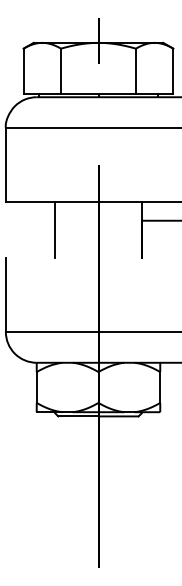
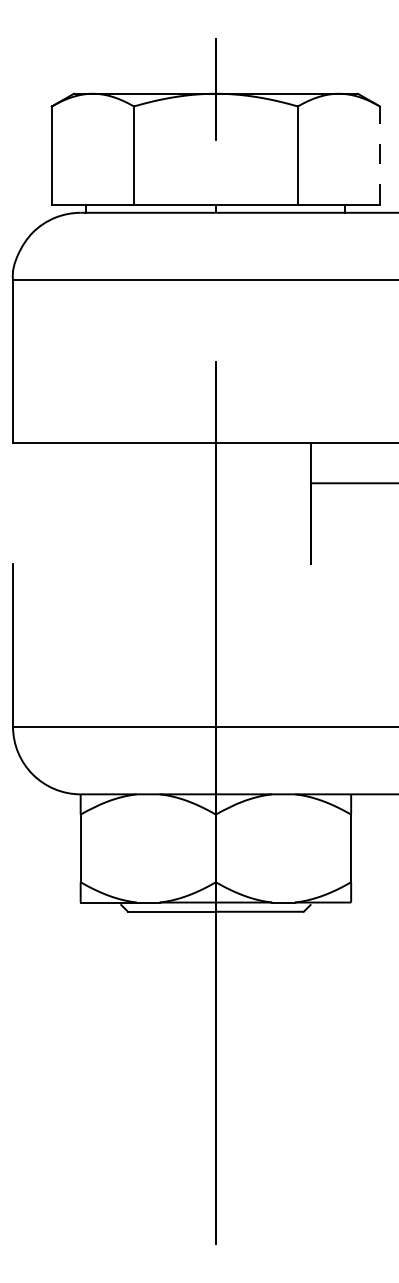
line: (173, 70) -> (380, 154), solid -> dashed
line: (55, 229) -> (121, 502), removed

